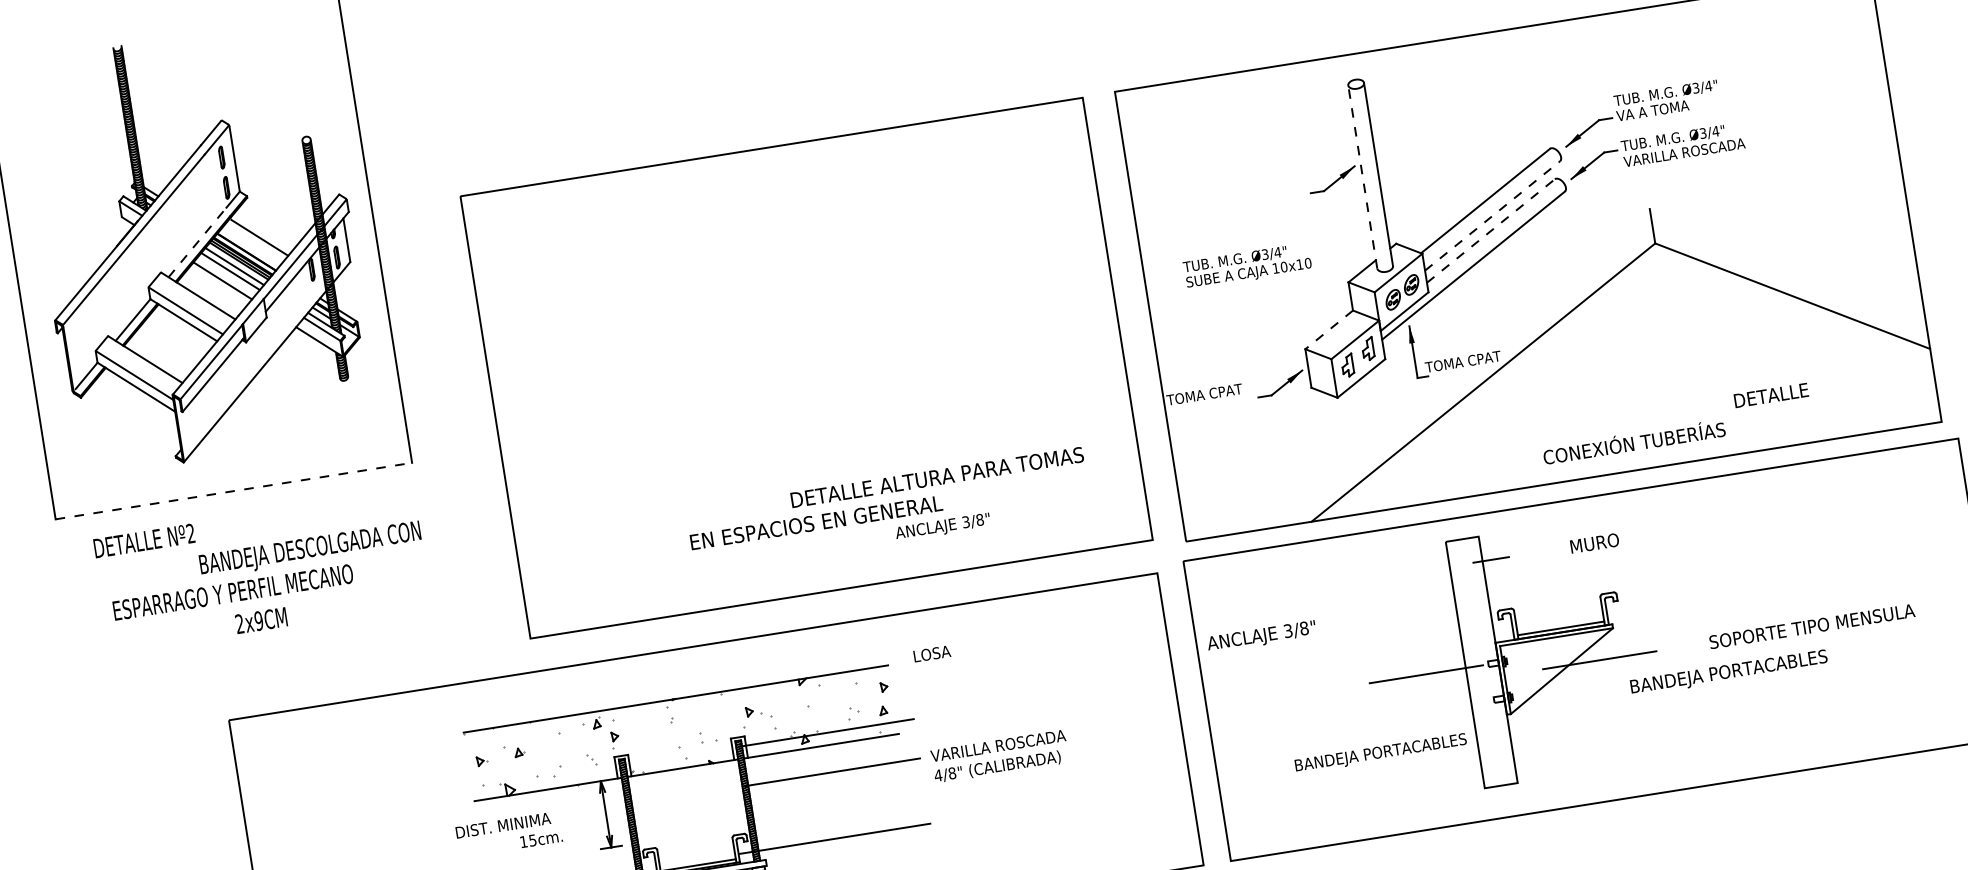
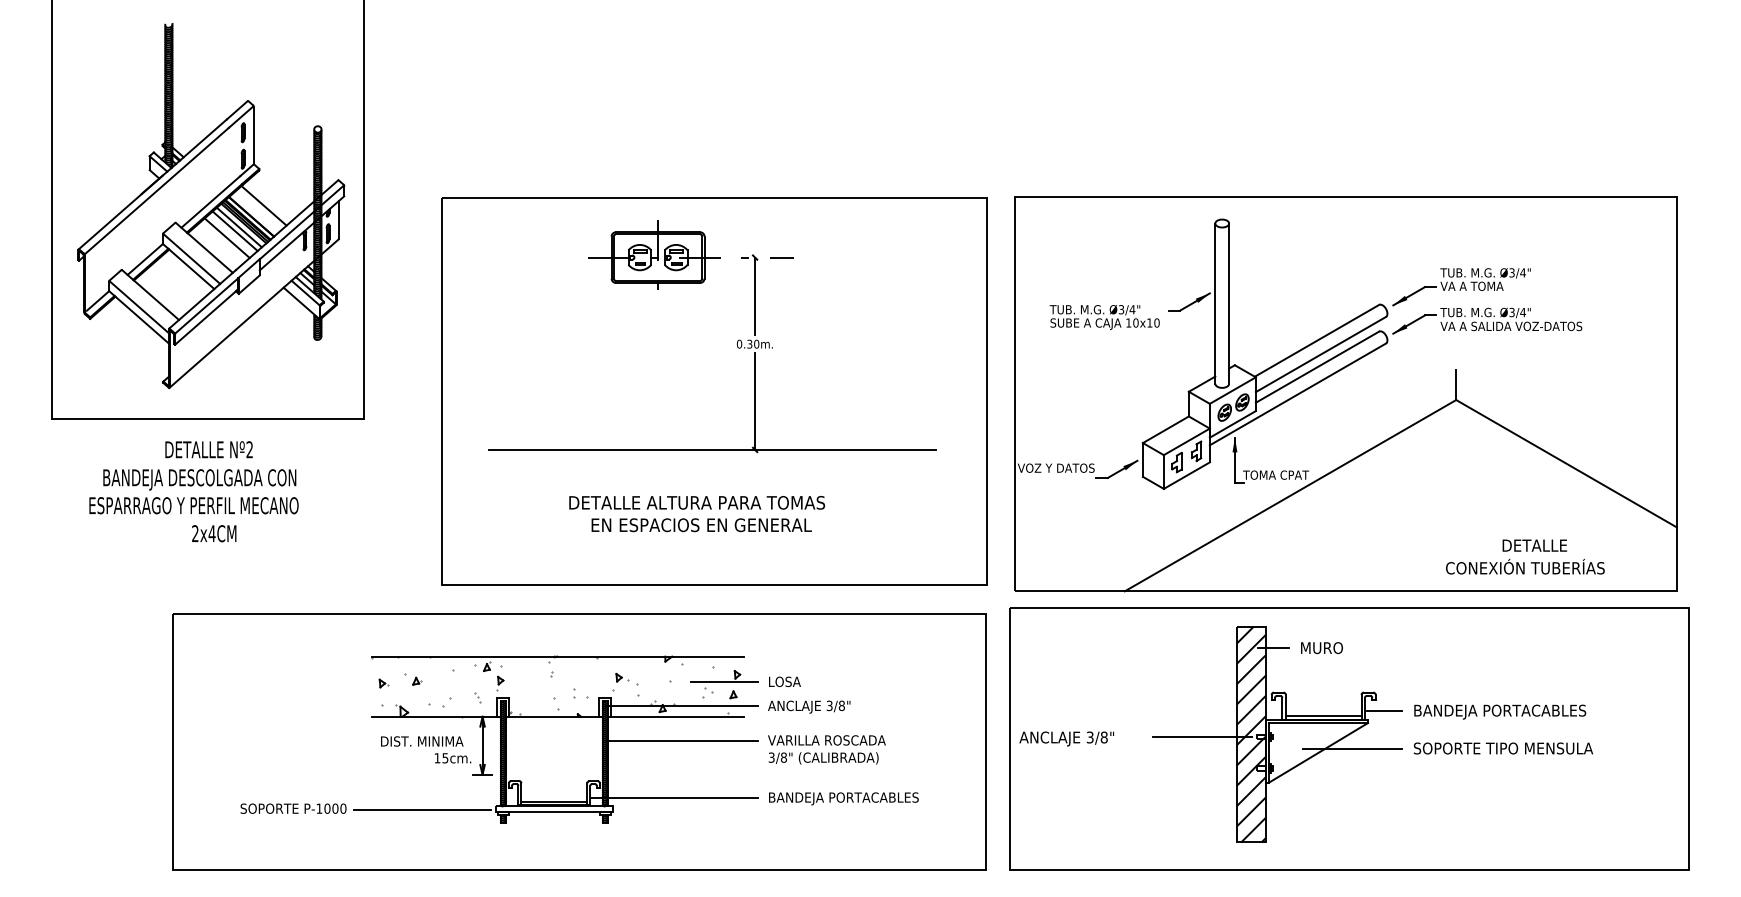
text: (1714, 148) -> (1519, 326), VARILLA ROSCADA -> VA A SALIDA VOZ-DATOS
line: (1362, 176) -> (1215, 303), dashed -> solid
line: (1493, 215) -> (1321, 354), dashed -> solid
line: (1490, 230) -> (1317, 366), dashed -> solid
line: (198, 241) -> (211, 201), dashed -> solid
text: (1247, 266) -> (1104, 317), moved
part: (823, 310) -> (736, 344), added
line: (1328, 329) -> (1165, 429), dashed -> solid
text: (1209, 392) -> (1055, 467), TOMA CPAT -> VOZ Y DATOS
text: (1634, 441) -> (1525, 566), moved
text: (937, 477) -> (697, 502), moved
line: (234, 491) -> (208, 419), dashed -> solid
text: (943, 526) -> (809, 706), moved
text: (143, 540) -> (208, 449), moved
text: (1594, 543) -> (1321, 648), moved
text: (310, 549) -> (199, 479), moved
line: (1629, 610) -> (1384, 710), added
text: (258, 620) -> (211, 533), 2x9CM -> 2x4CM
text: (1811, 626) -> (1502, 748), moved
text: (1261, 636) -> (1066, 738), moved
text: (931, 653) -> (784, 681), moved
hatch: (1480, 662) -> (1250, 734), added
text: (1729, 672) -> (1500, 711), moved
line: (870, 698) -> (724, 682), added
text: (1380, 753) -> (843, 798), moved
text: (938, 775) -> (771, 757), 4/8" -> 3/8"
text: (509, 833) -> (426, 749), moved

